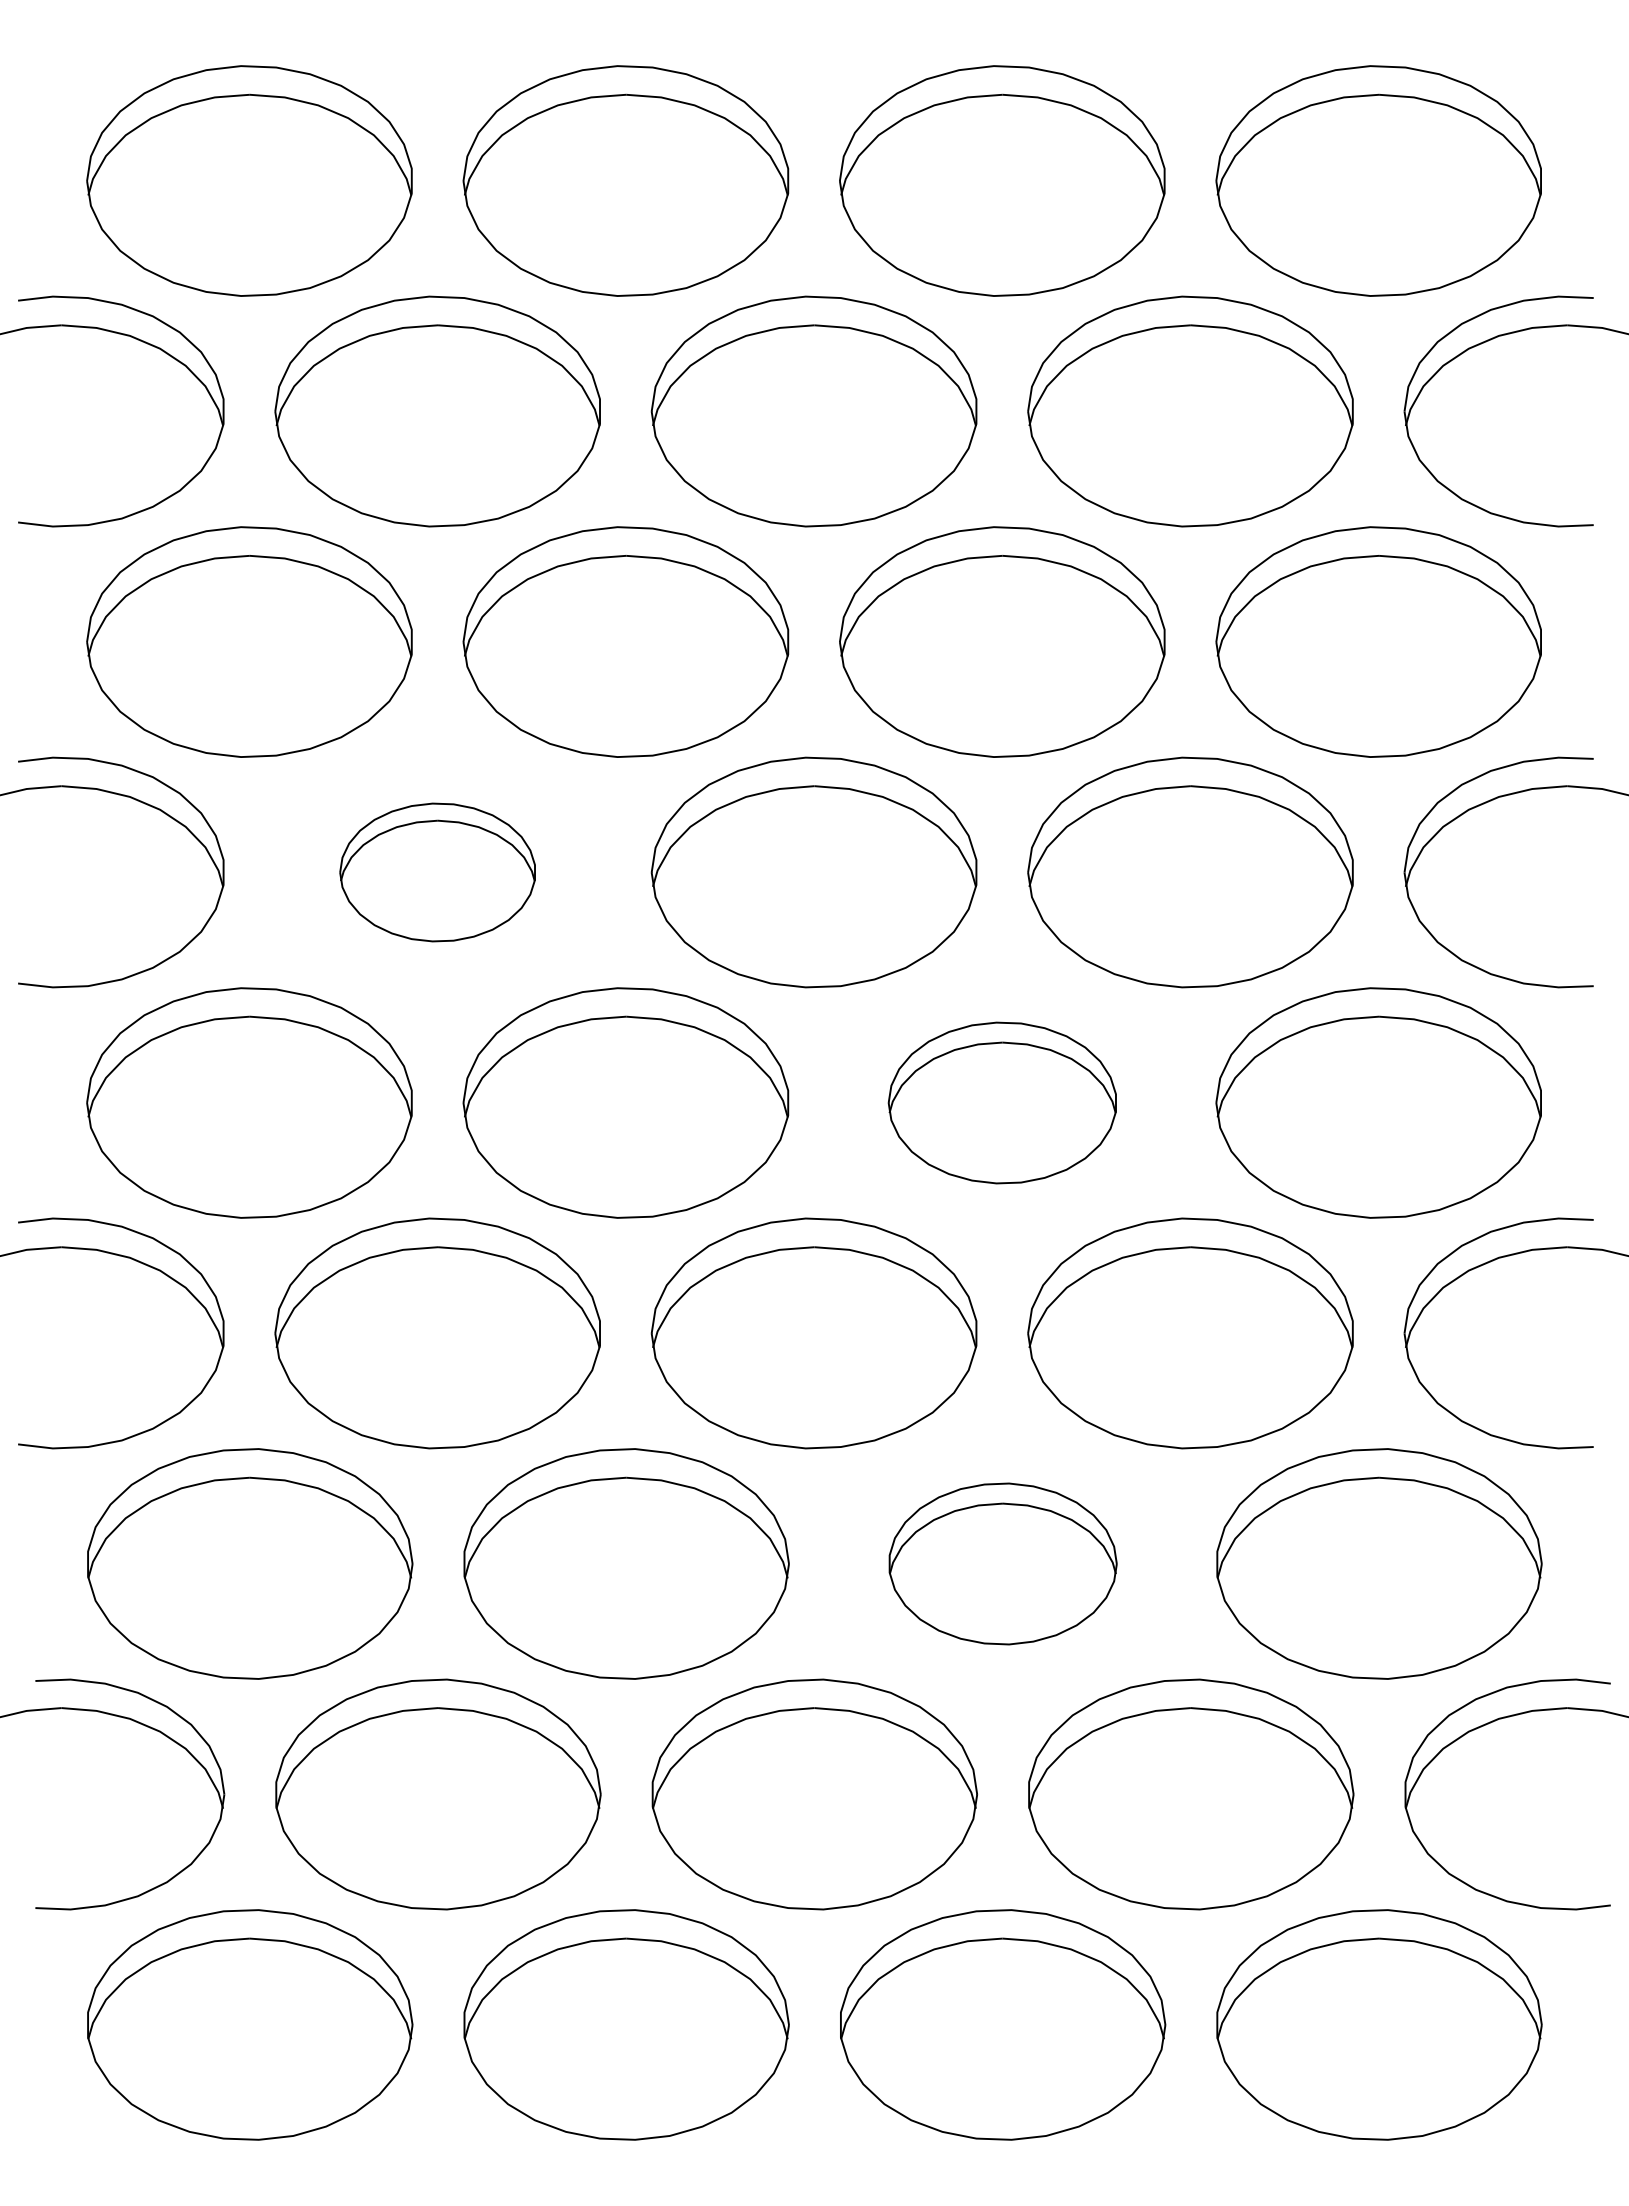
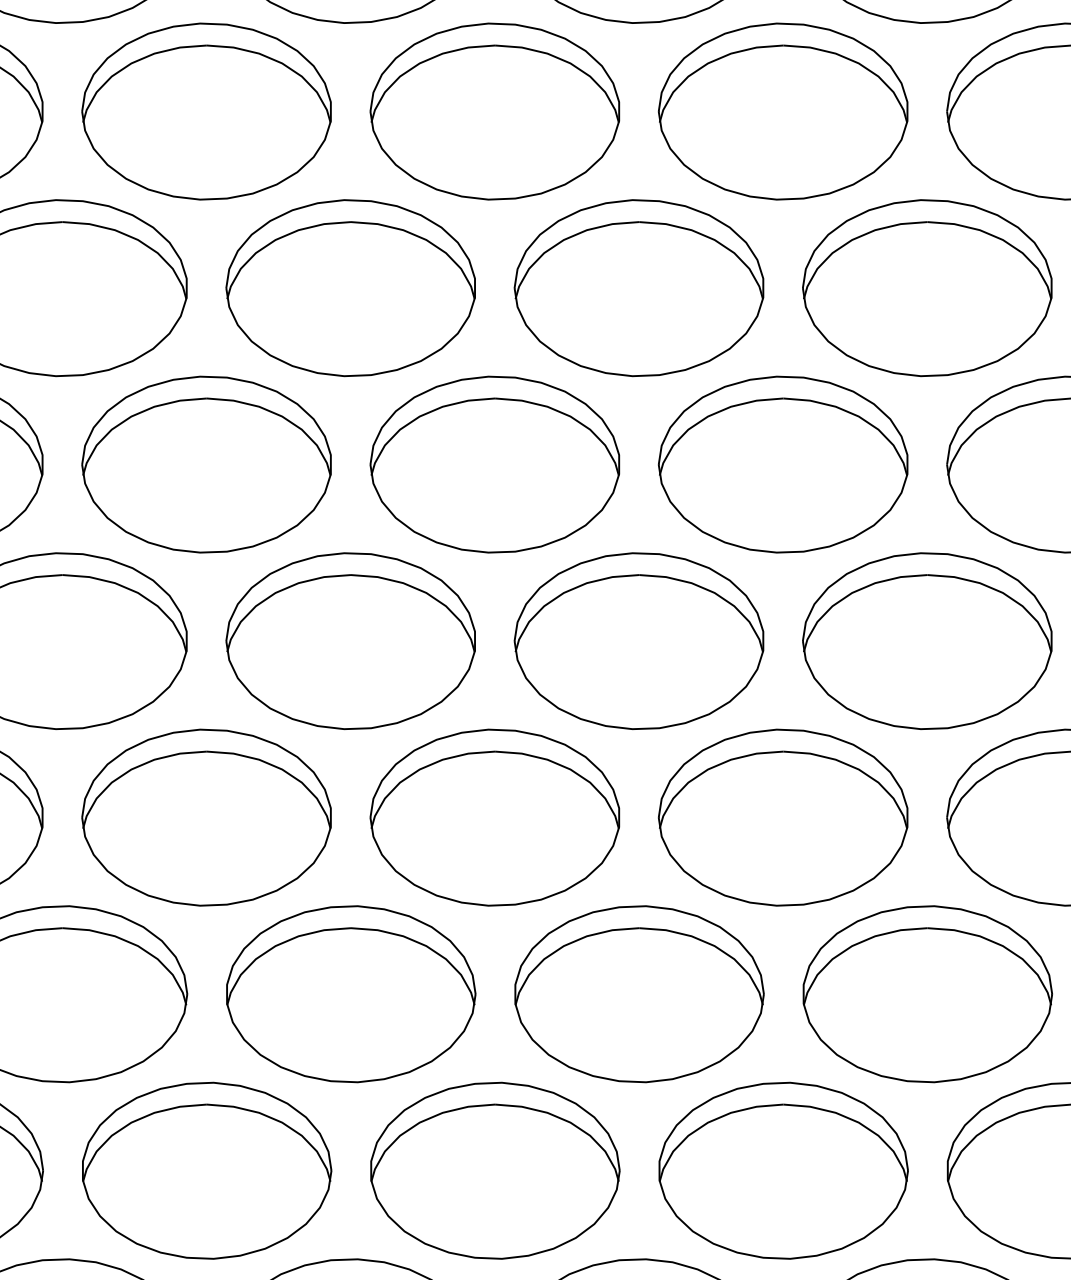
part: (437, 872) -> (206, 464), size x1.67
part: (1002, 1102) -> (639, 640), size x1.43
part: (1003, 1563) -> (639, 993), size x1.43

